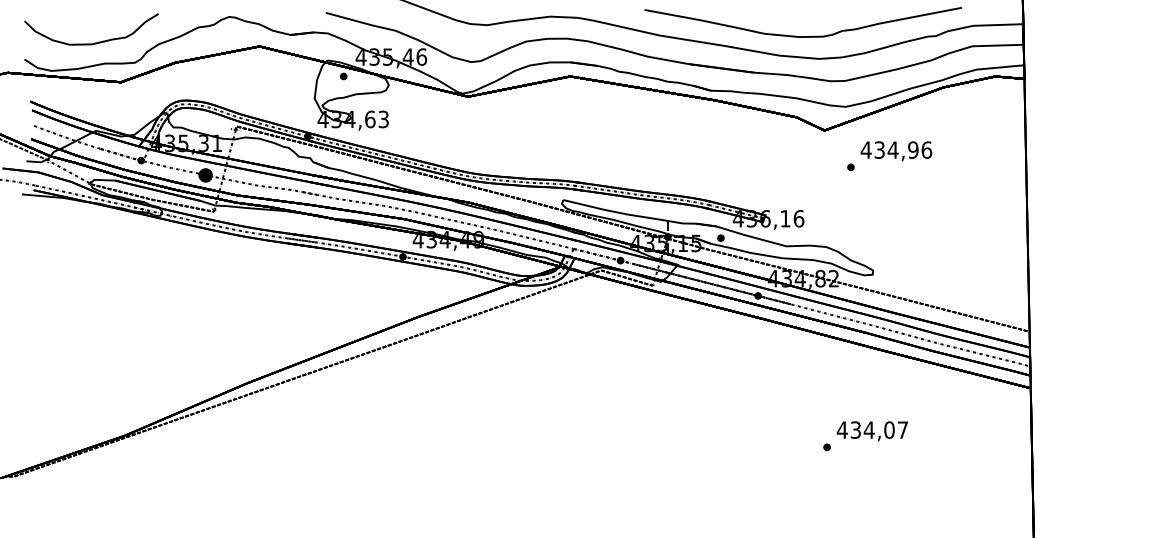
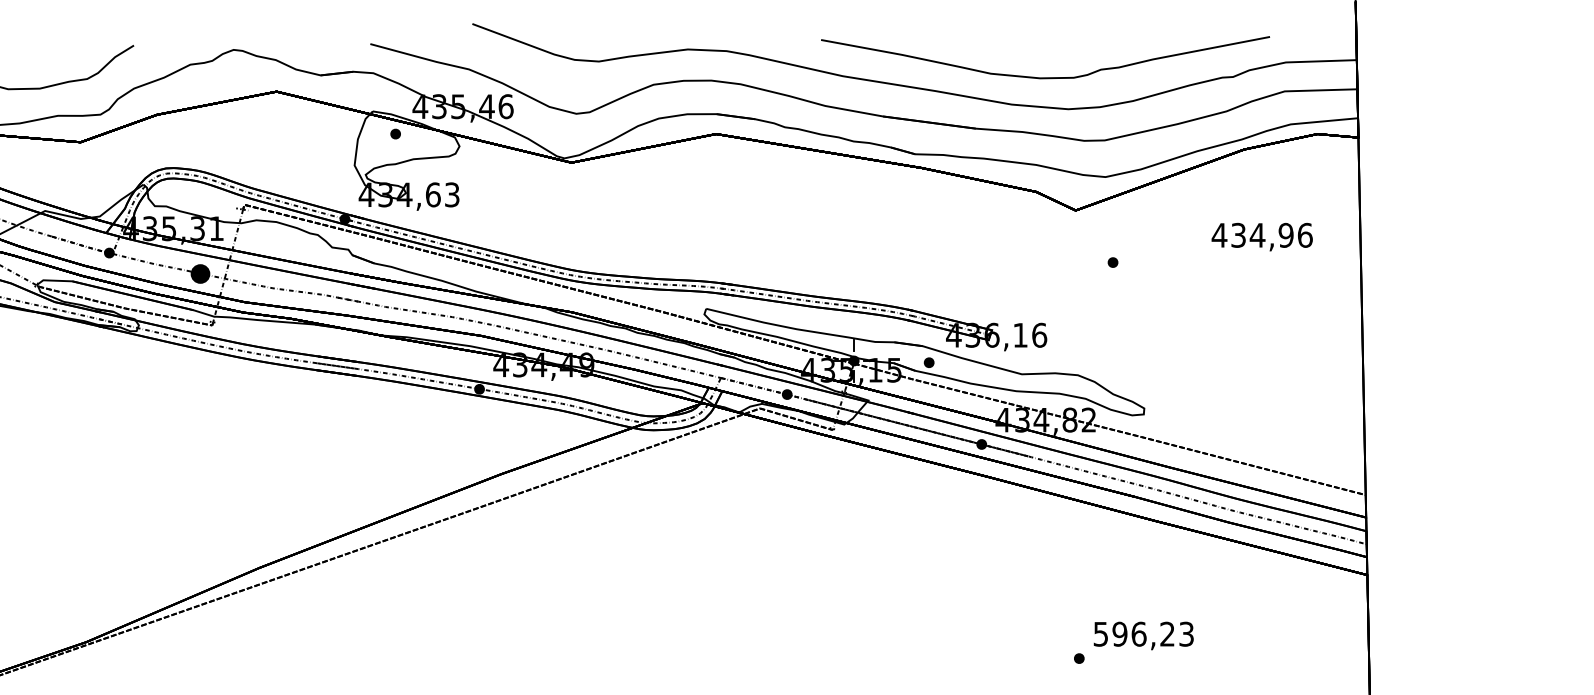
text: (896, 151) -> (1262, 237), moved
text: (871, 429) -> (1142, 633), 434,07 -> 596,23

